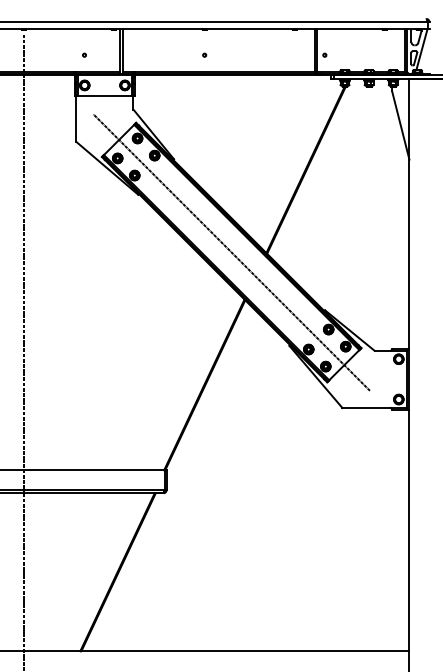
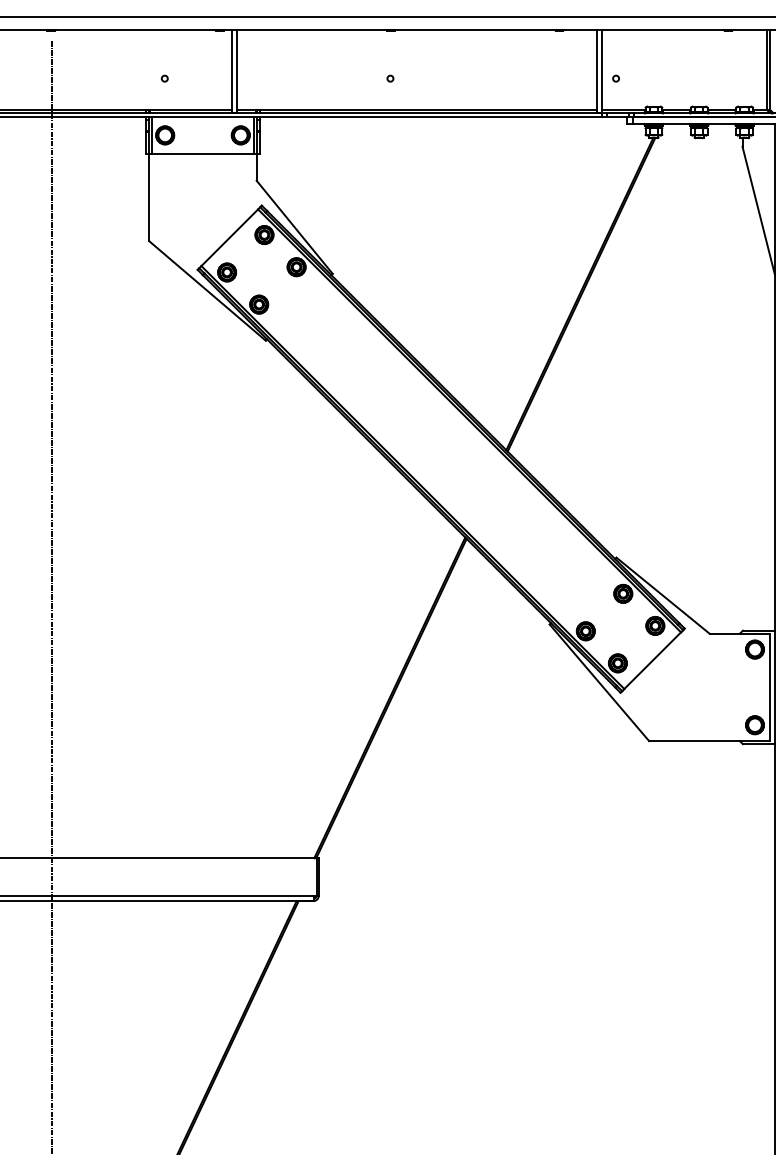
line: (231, 252) -> (440, 449), removed

